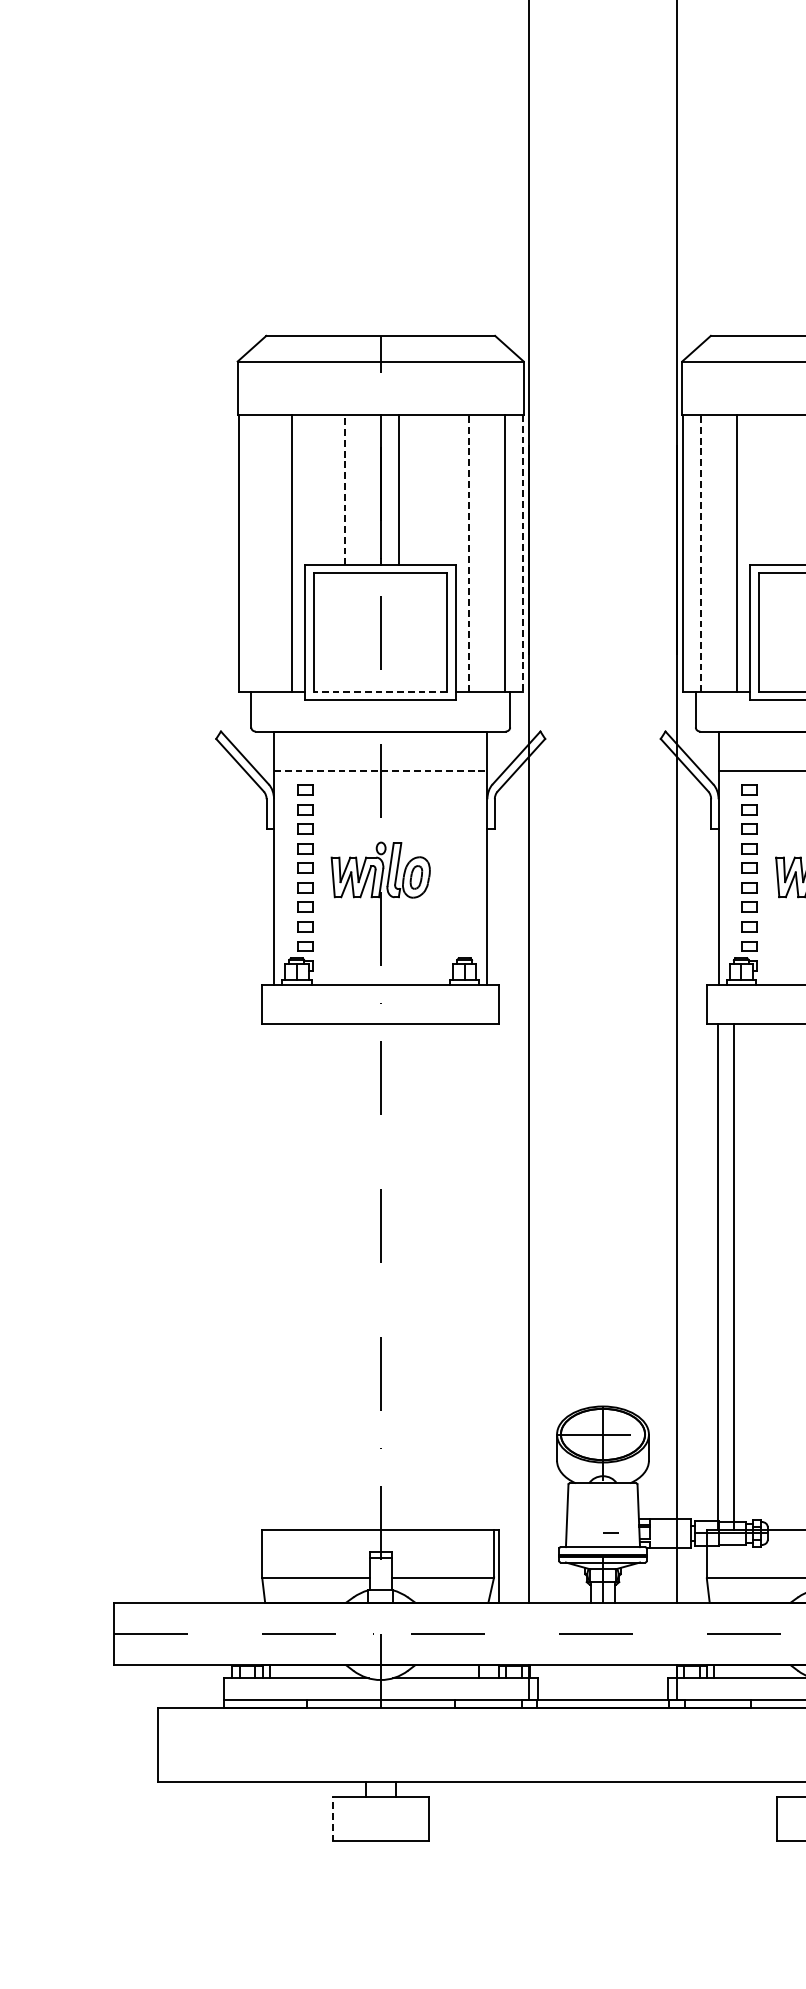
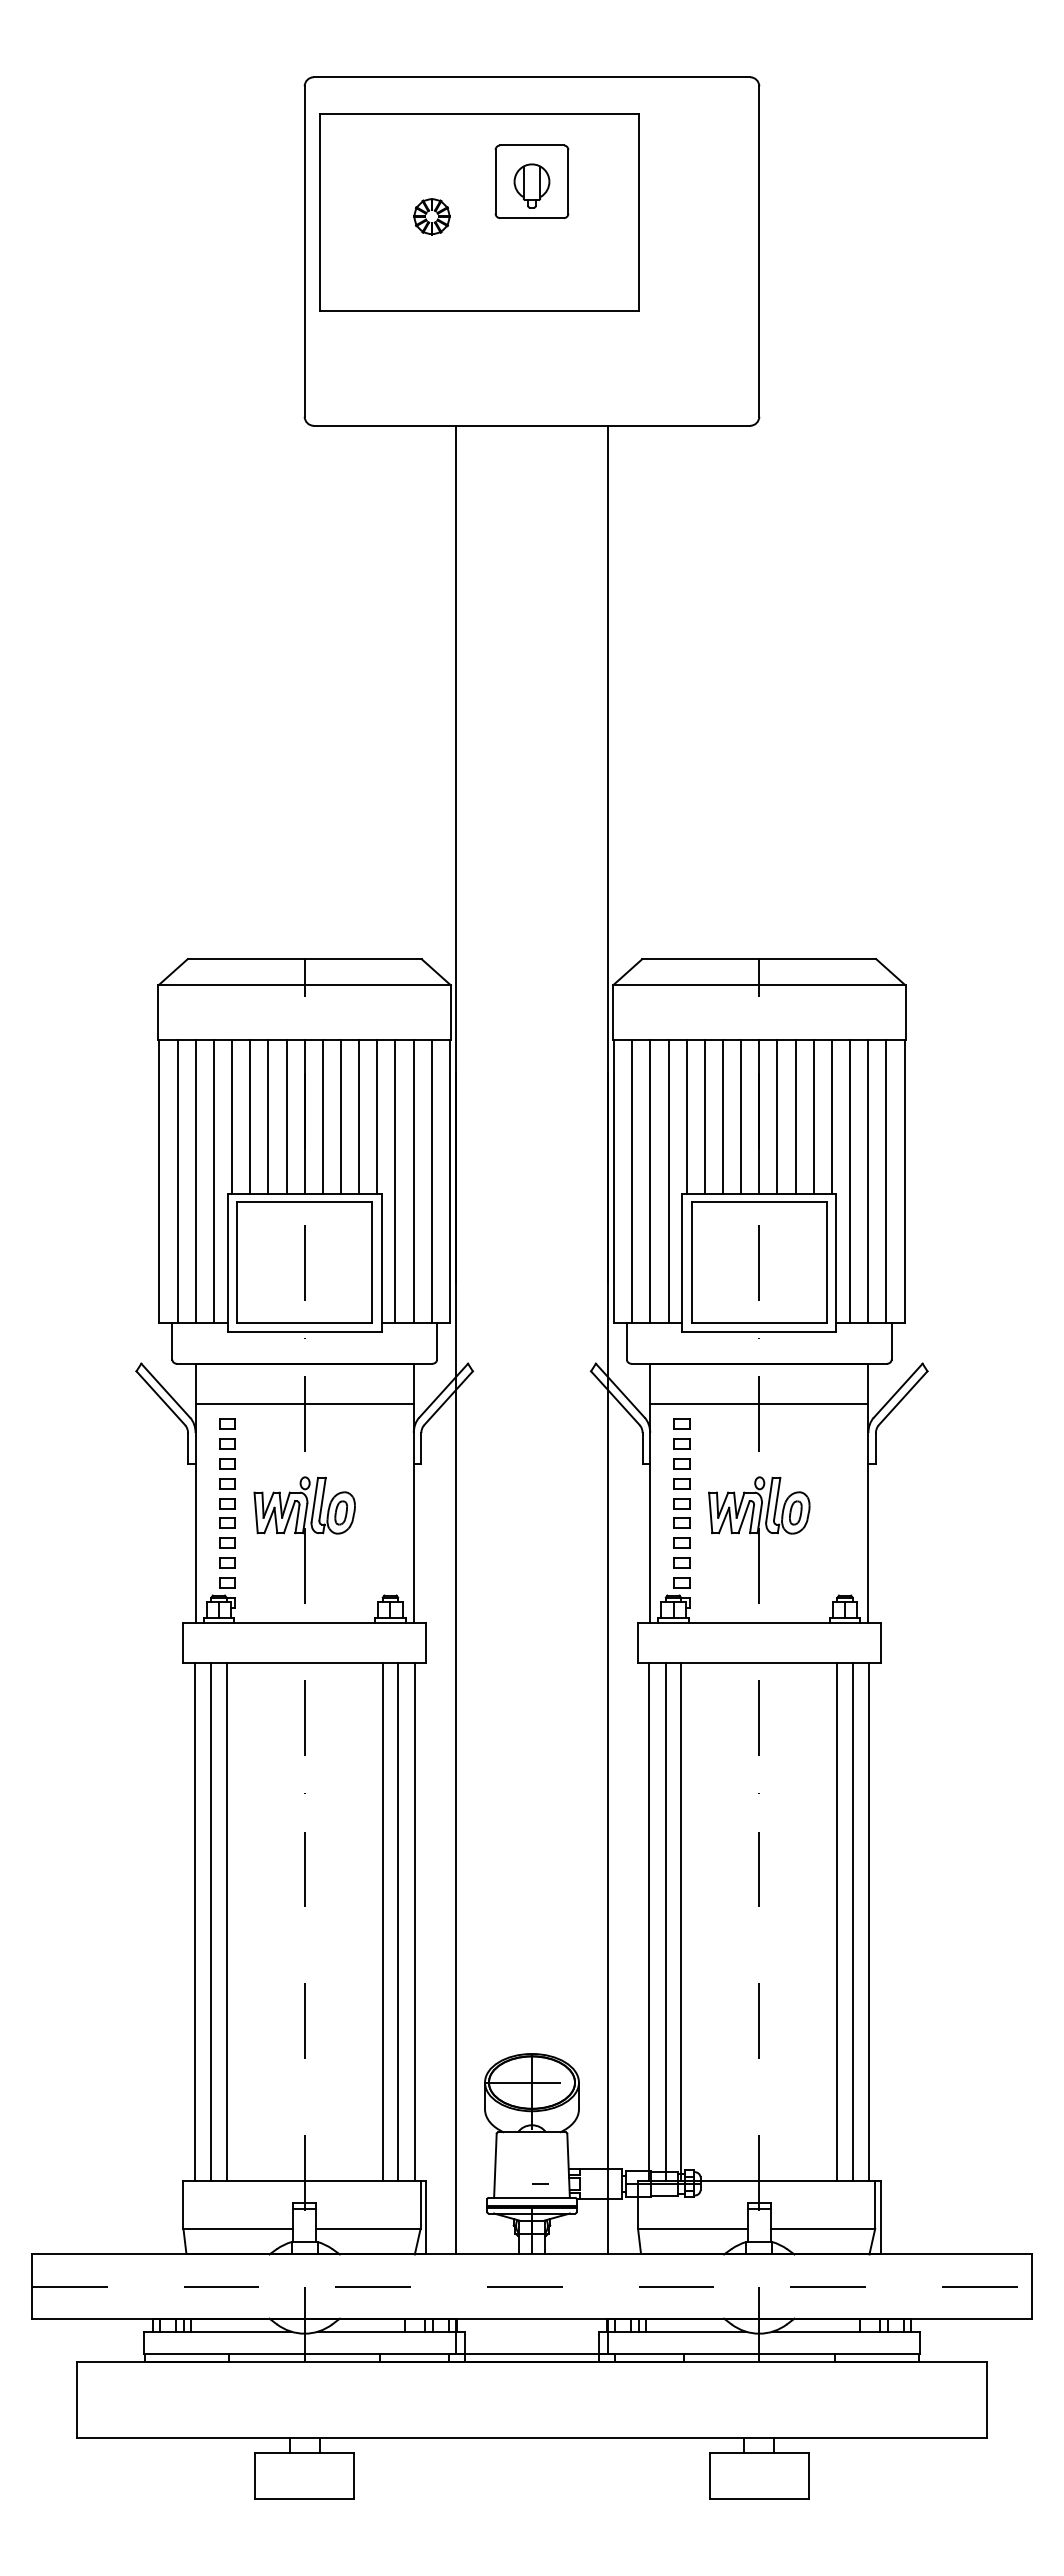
line: (310, 489) -> (232, 1116), added
line: (327, 489) -> (250, 1116), added
line: (345, 489) -> (268, 1116), dashed -> solid
line: (362, 489) -> (286, 1116), added
line: (416, 489) -> (341, 1116), added
line: (434, 489) -> (359, 1116), added
line: (451, 489) -> (377, 1116), added
line: (754, 489) -> (686, 1116), added
line: (771, 489) -> (704, 1116), added
line: (789, 489) -> (722, 1116), added
line: (256, 553) -> (177, 1181), added
line: (273, 553) -> (195, 1181), added
line: (469, 553) -> (395, 1181), dashed -> solid
line: (487, 553) -> (413, 1181), added
line: (523, 553) -> (450, 1181), dashed -> solid
line: (701, 553) -> (632, 1181), dashed -> solid
line: (718, 553) -> (650, 1181), added
line: (380, 692) -> (304, 1323), dashed -> solid
line: (381, 770) -> (305, 1403), dashed -> solid
line: (272, 1276) -> (194, 1921), added
line: (289, 1276) -> (211, 1921), added
line: (304, 1276) -> (226, 1921), added
line: (456, 1276) -> (382, 1921), added
line: (472, 1276) -> (398, 1921), added
line: (488, 1276) -> (414, 1921), added
line: (749, 1276) -> (681, 1921), added
line: (332, 1818) -> (255, 2475), dashed -> solid

